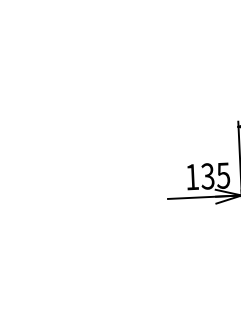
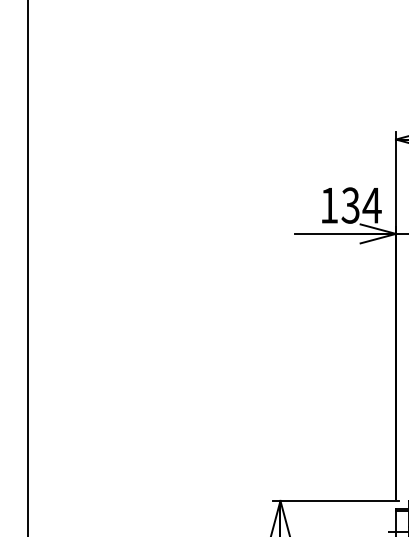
text: (222, 175) -> (371, 205), 135 -> 134

